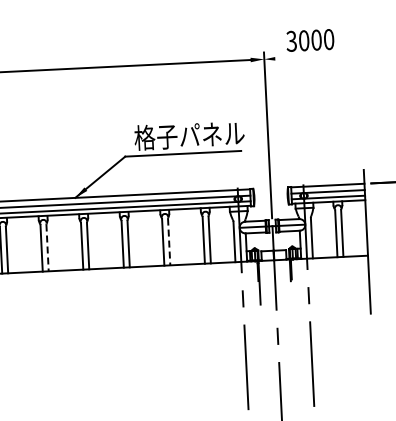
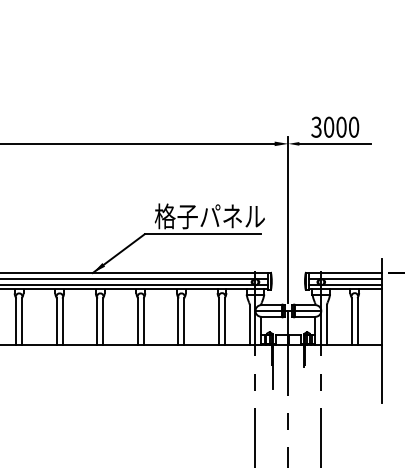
line: (311, 56) -> (335, 143), added
line: (169, 242) -> (184, 322), dashed -> solid
line: (47, 248) -> (62, 322), dashed -> solid

